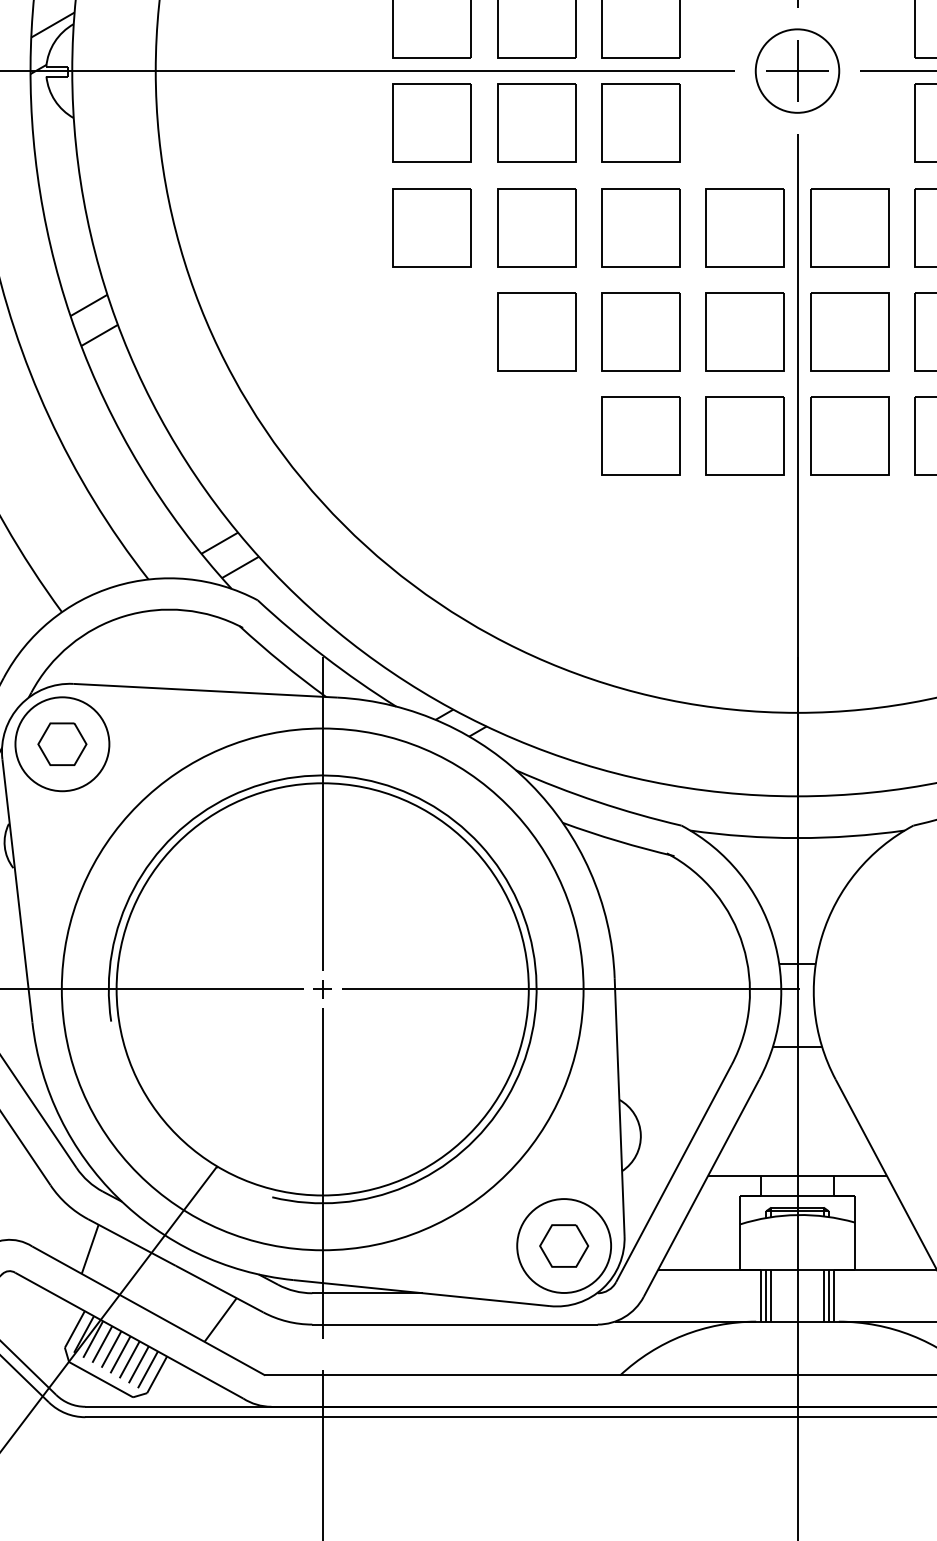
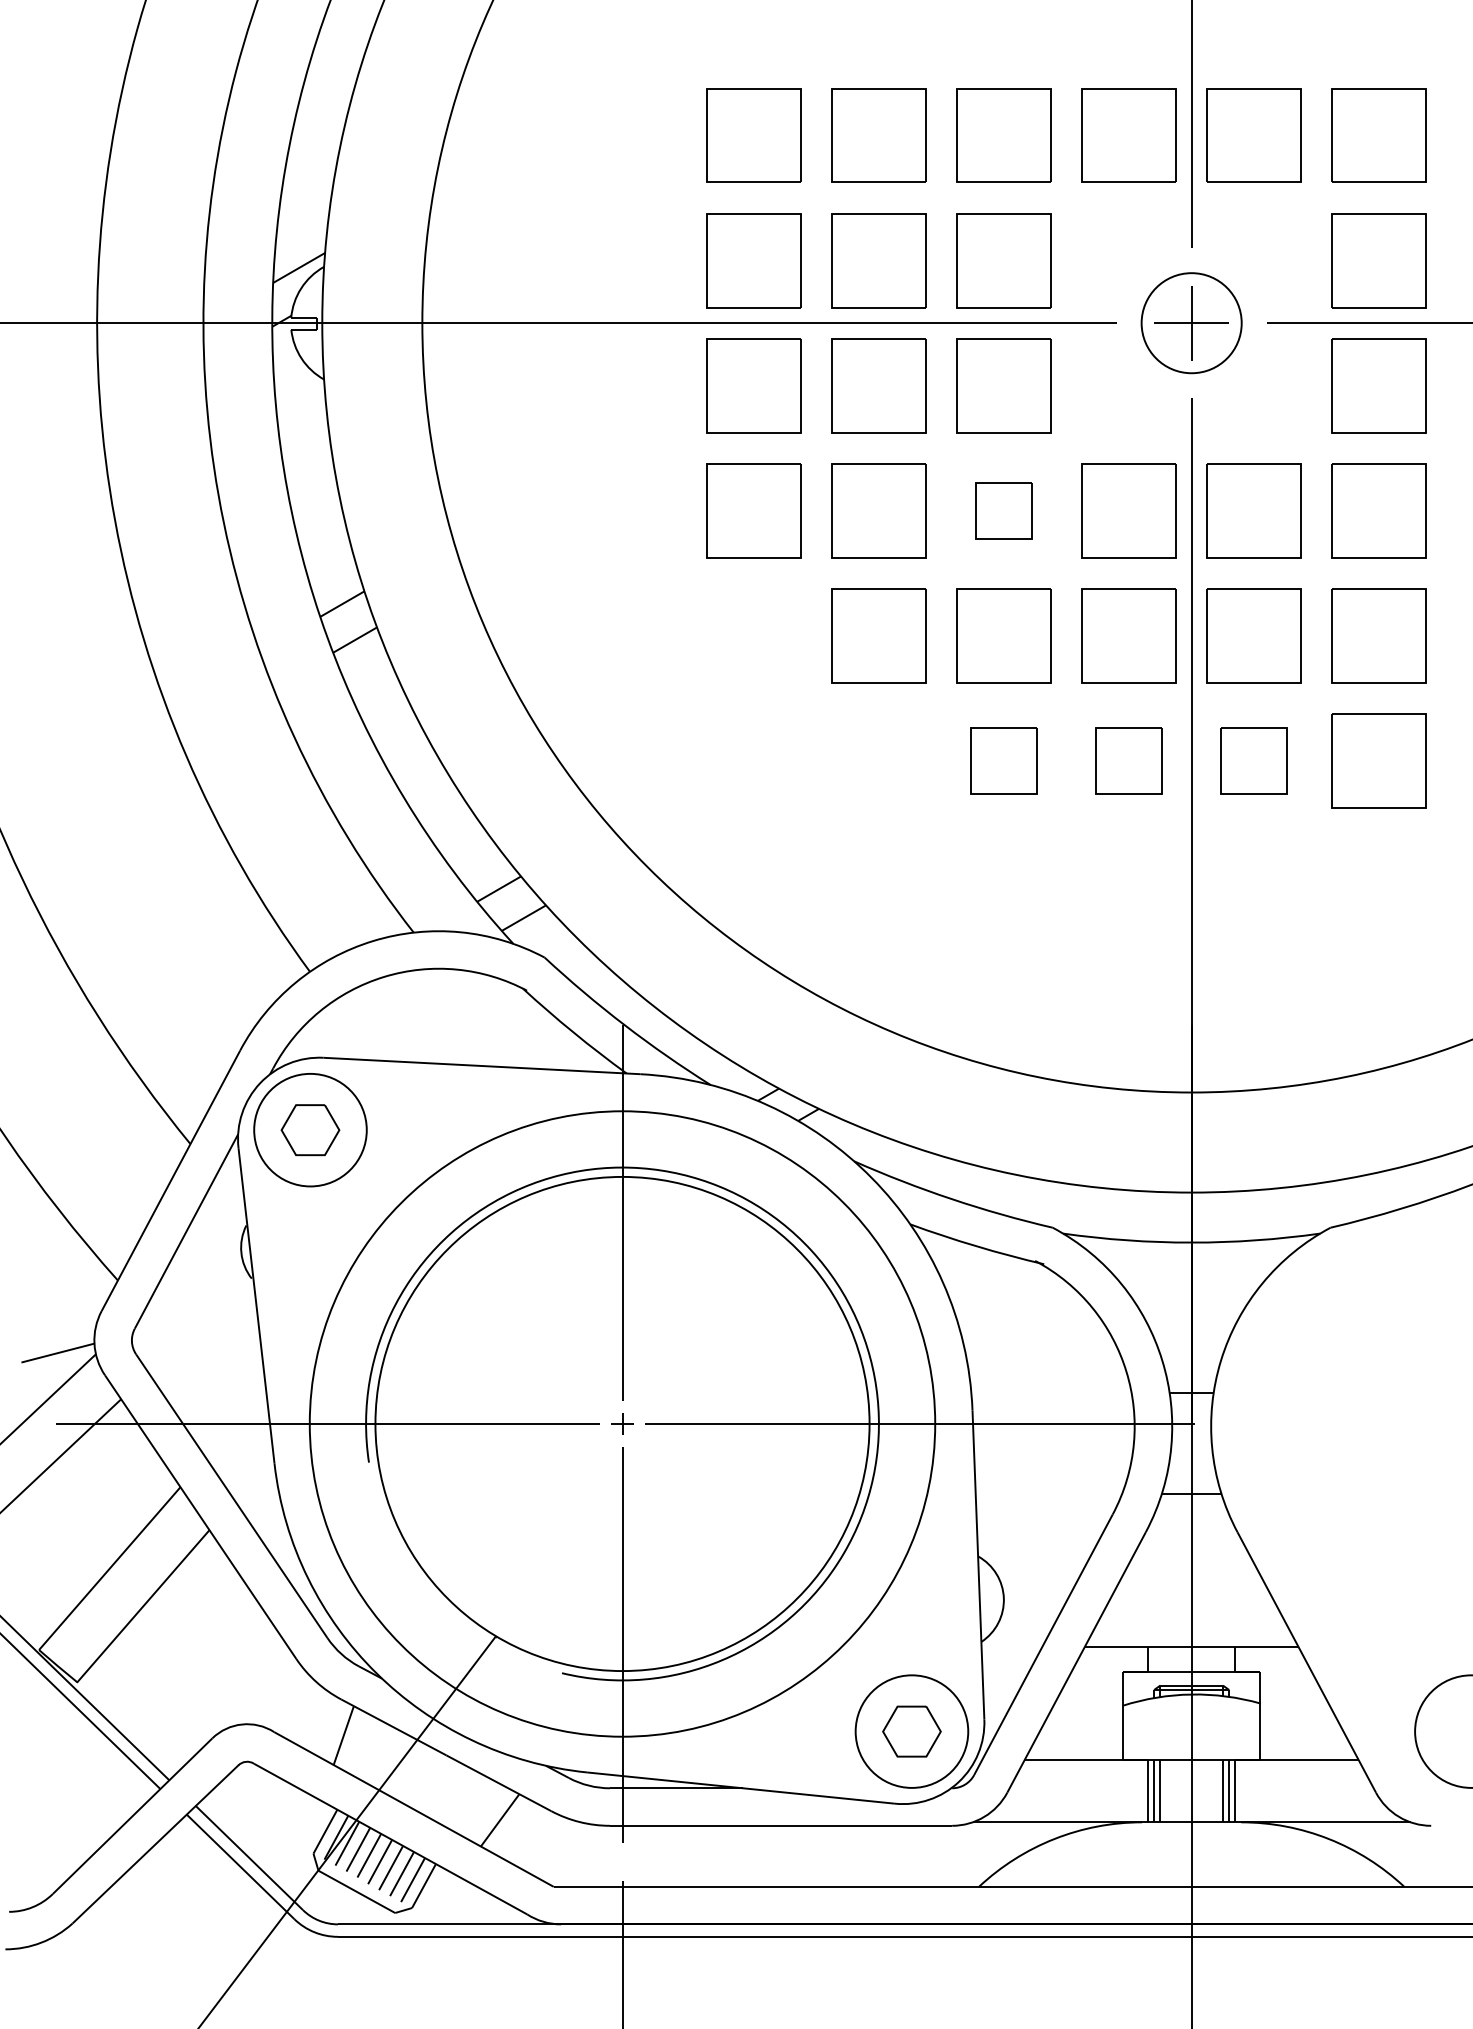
part: (640, 227) -> (1003, 510), size x0.6
part: (640, 435) -> (1003, 760), size x0.7
part: (744, 435) -> (1128, 760), size x0.7
part: (849, 435) -> (1253, 760), size x0.7

